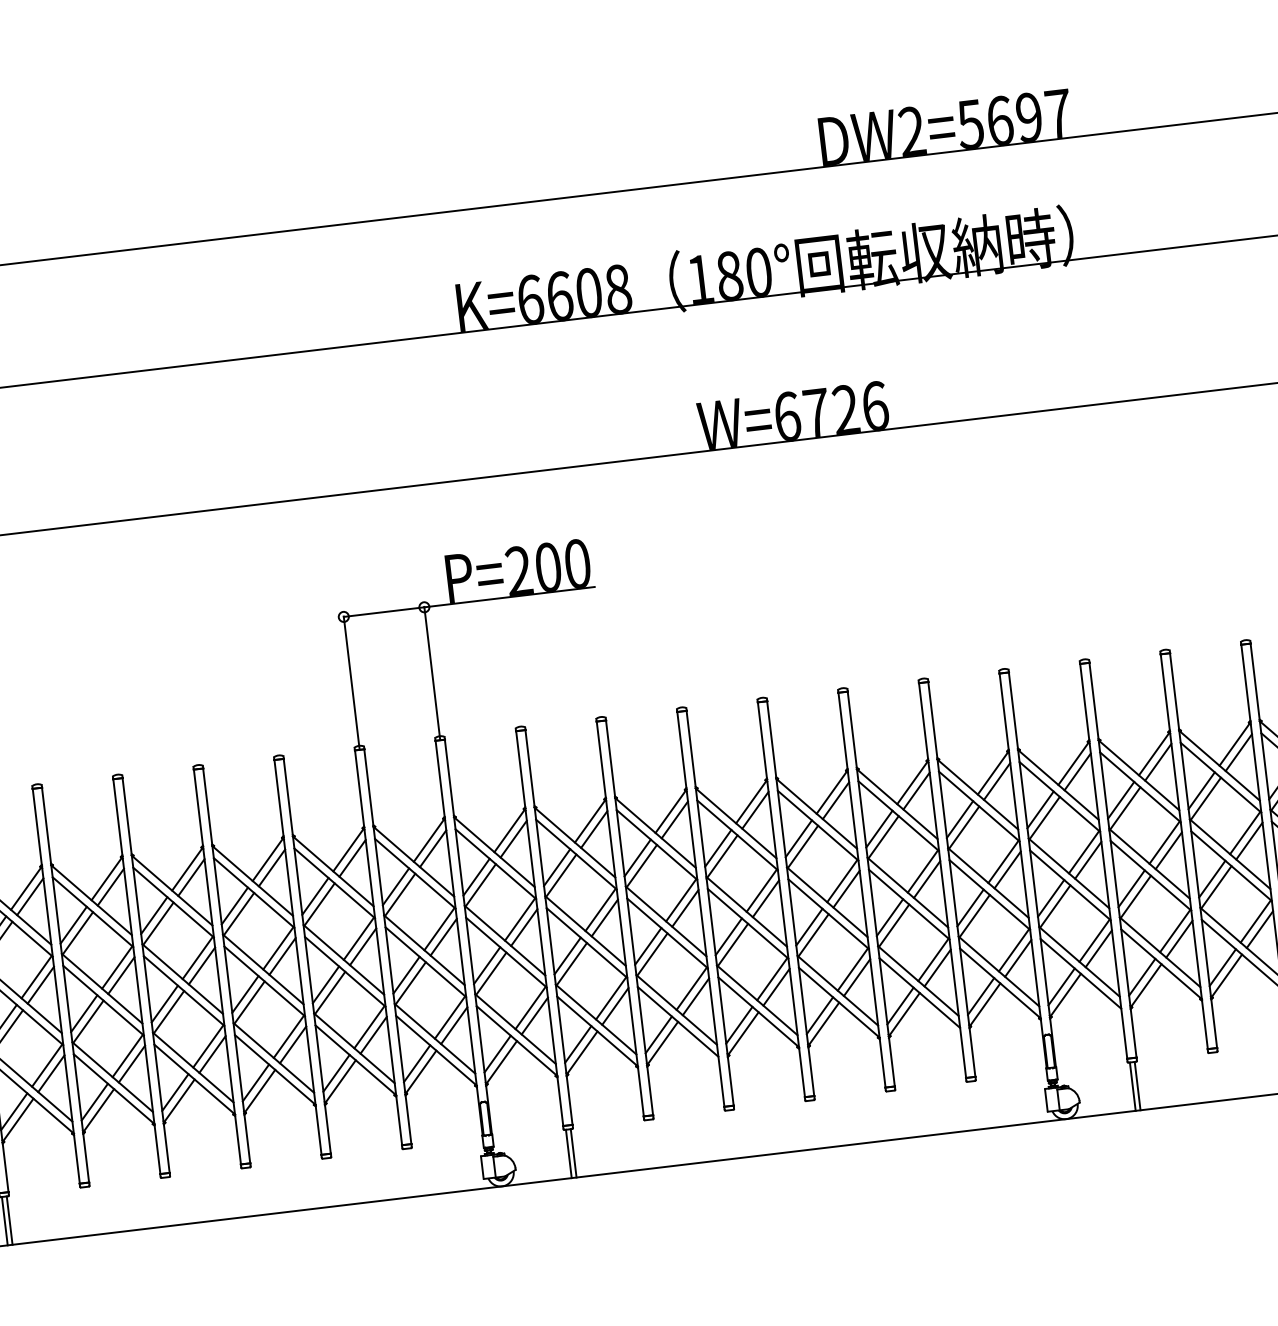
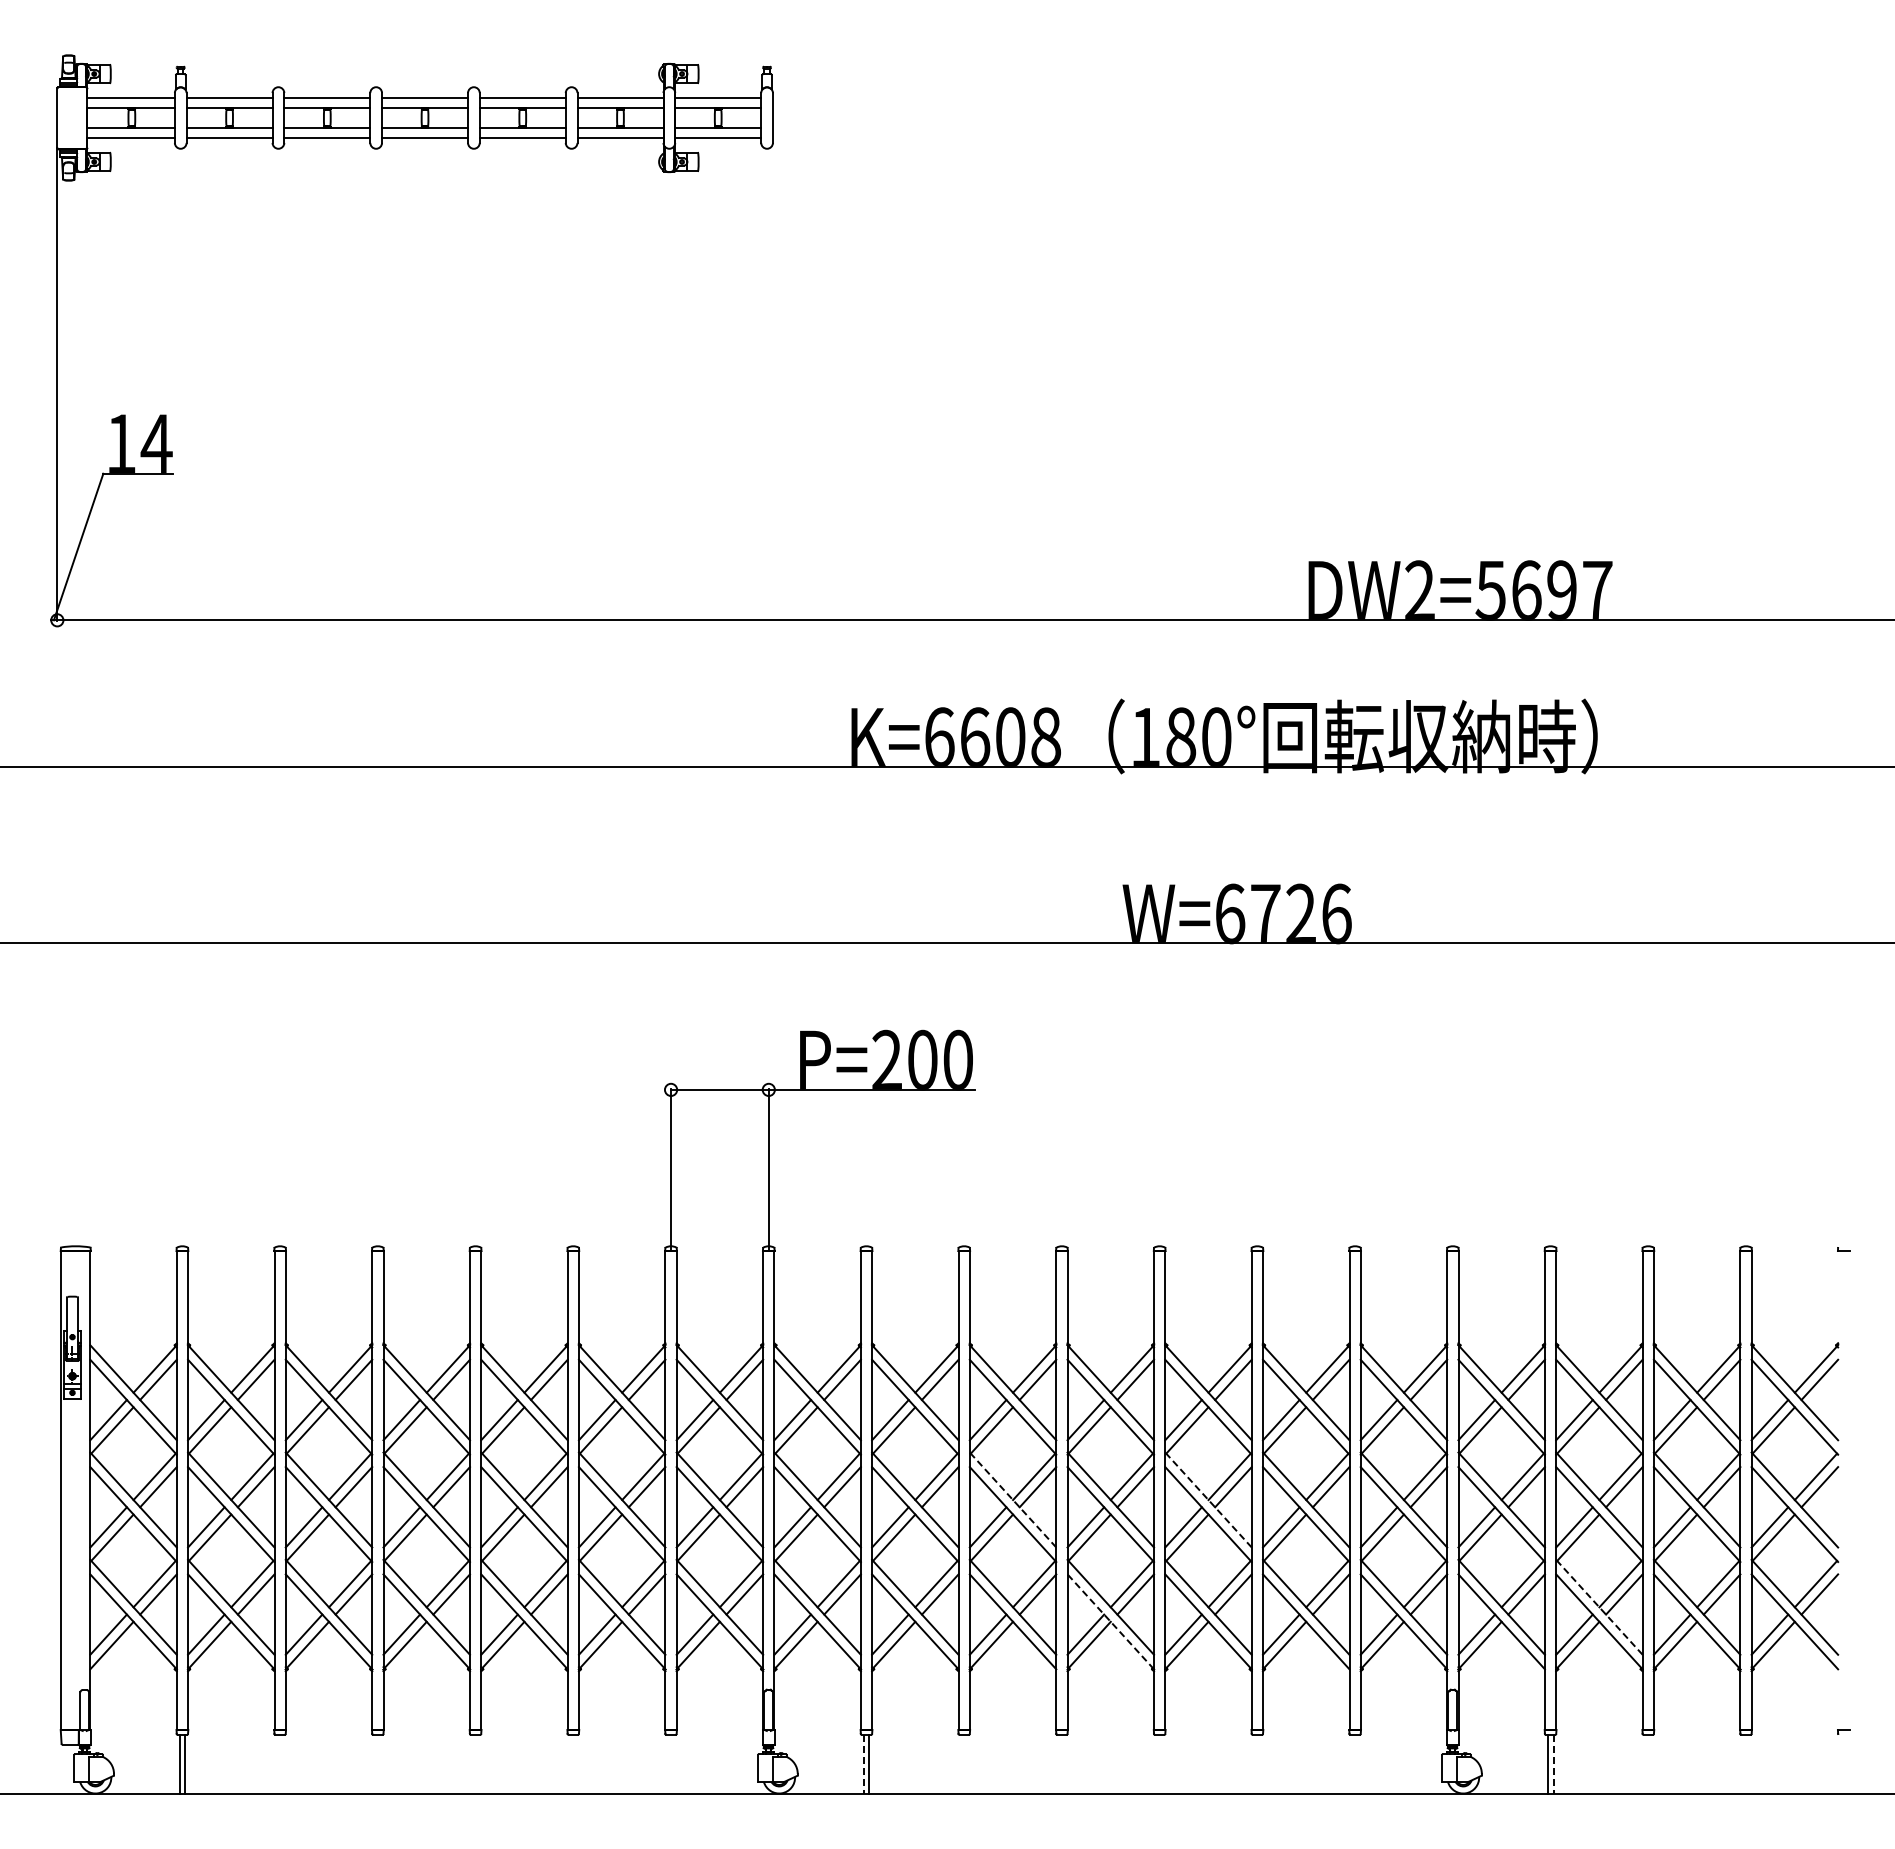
line: (827, 901) -> (1208, 1499), solid -> dashed
line: (665, 921) -> (1012, 1499), solid -> dashed
line: (1160, 951) -> (1599, 1606), solid -> dashed
line: (758, 1012) -> (1110, 1621), solid -> dashed
line: (1137, 1086) -> (1553, 1764), solid -> dashed
line: (568, 1154) -> (863, 1764), solid -> dashed

